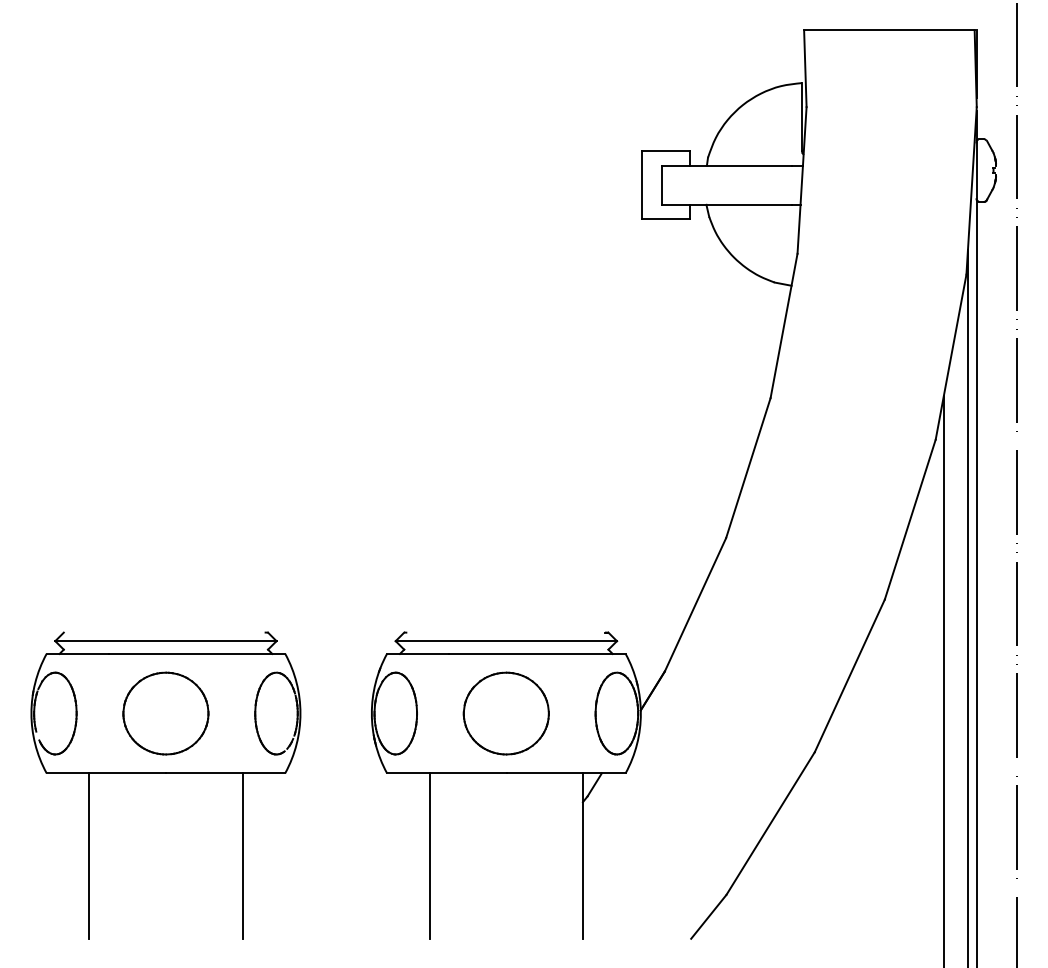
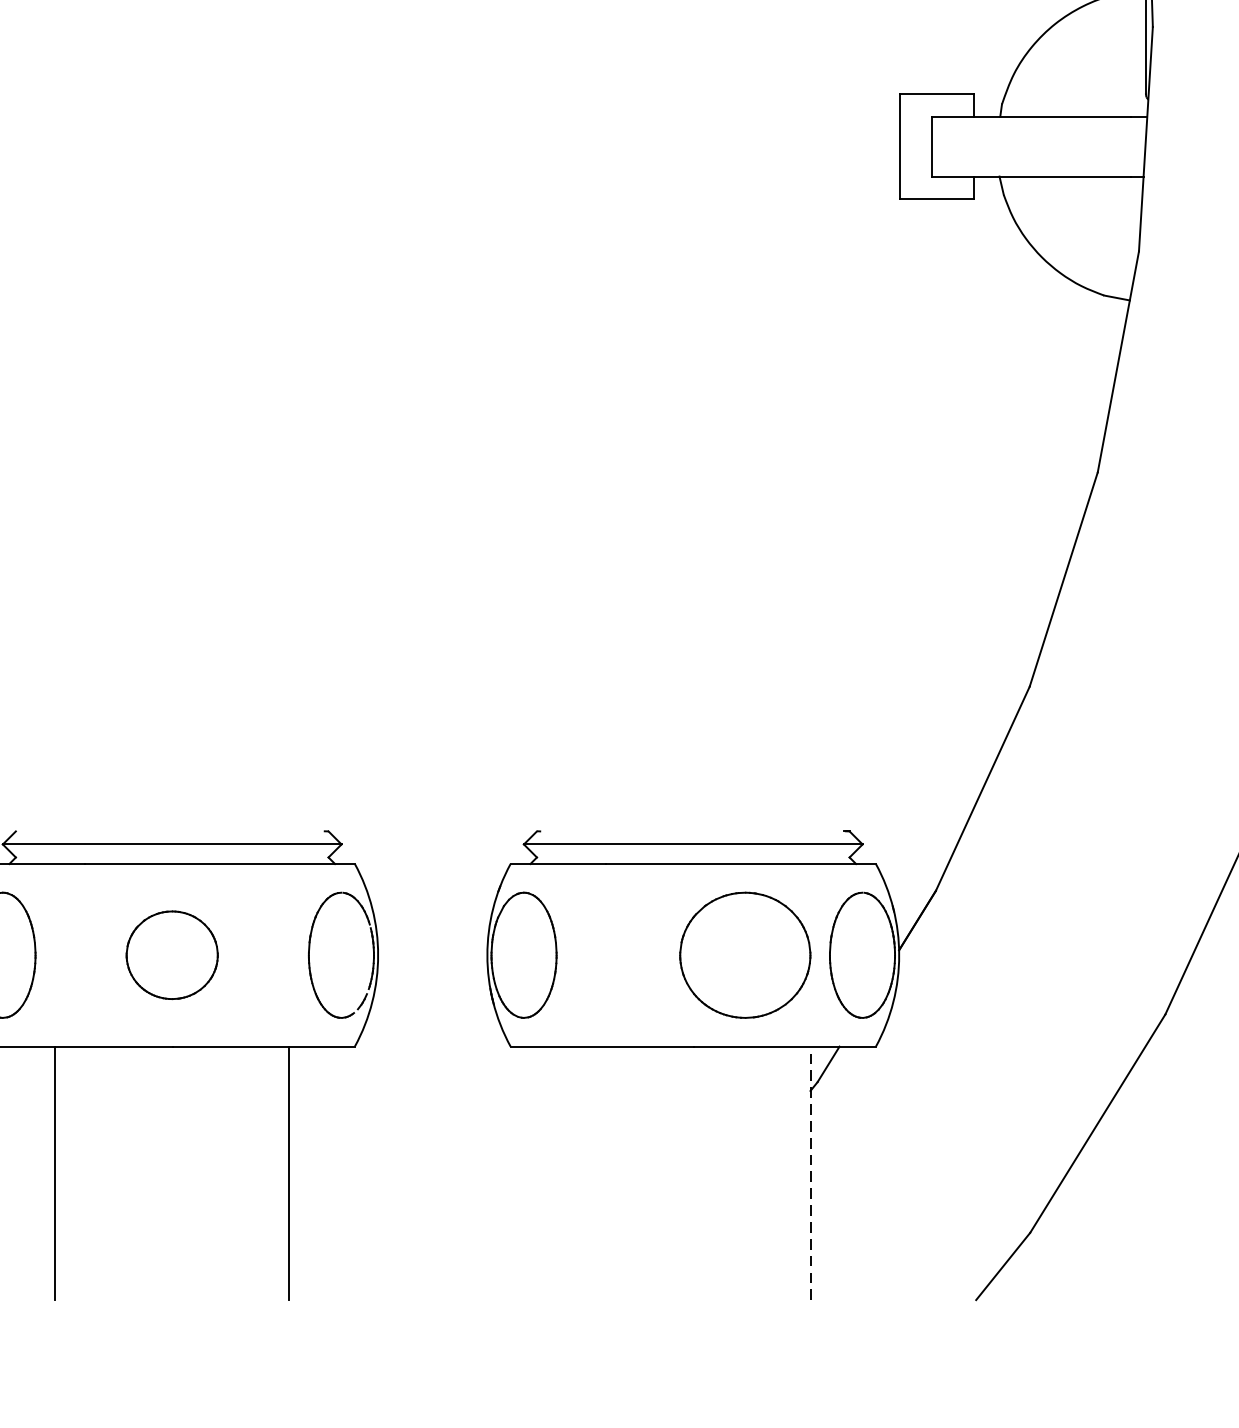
part: (165, 713) -> (171, 955), size x0.7
part: (505, 713) -> (744, 955), moved
line: (429, 855) -> (575, 1172), removed
line: (582, 856) -> (809, 1174), solid -> dashed

